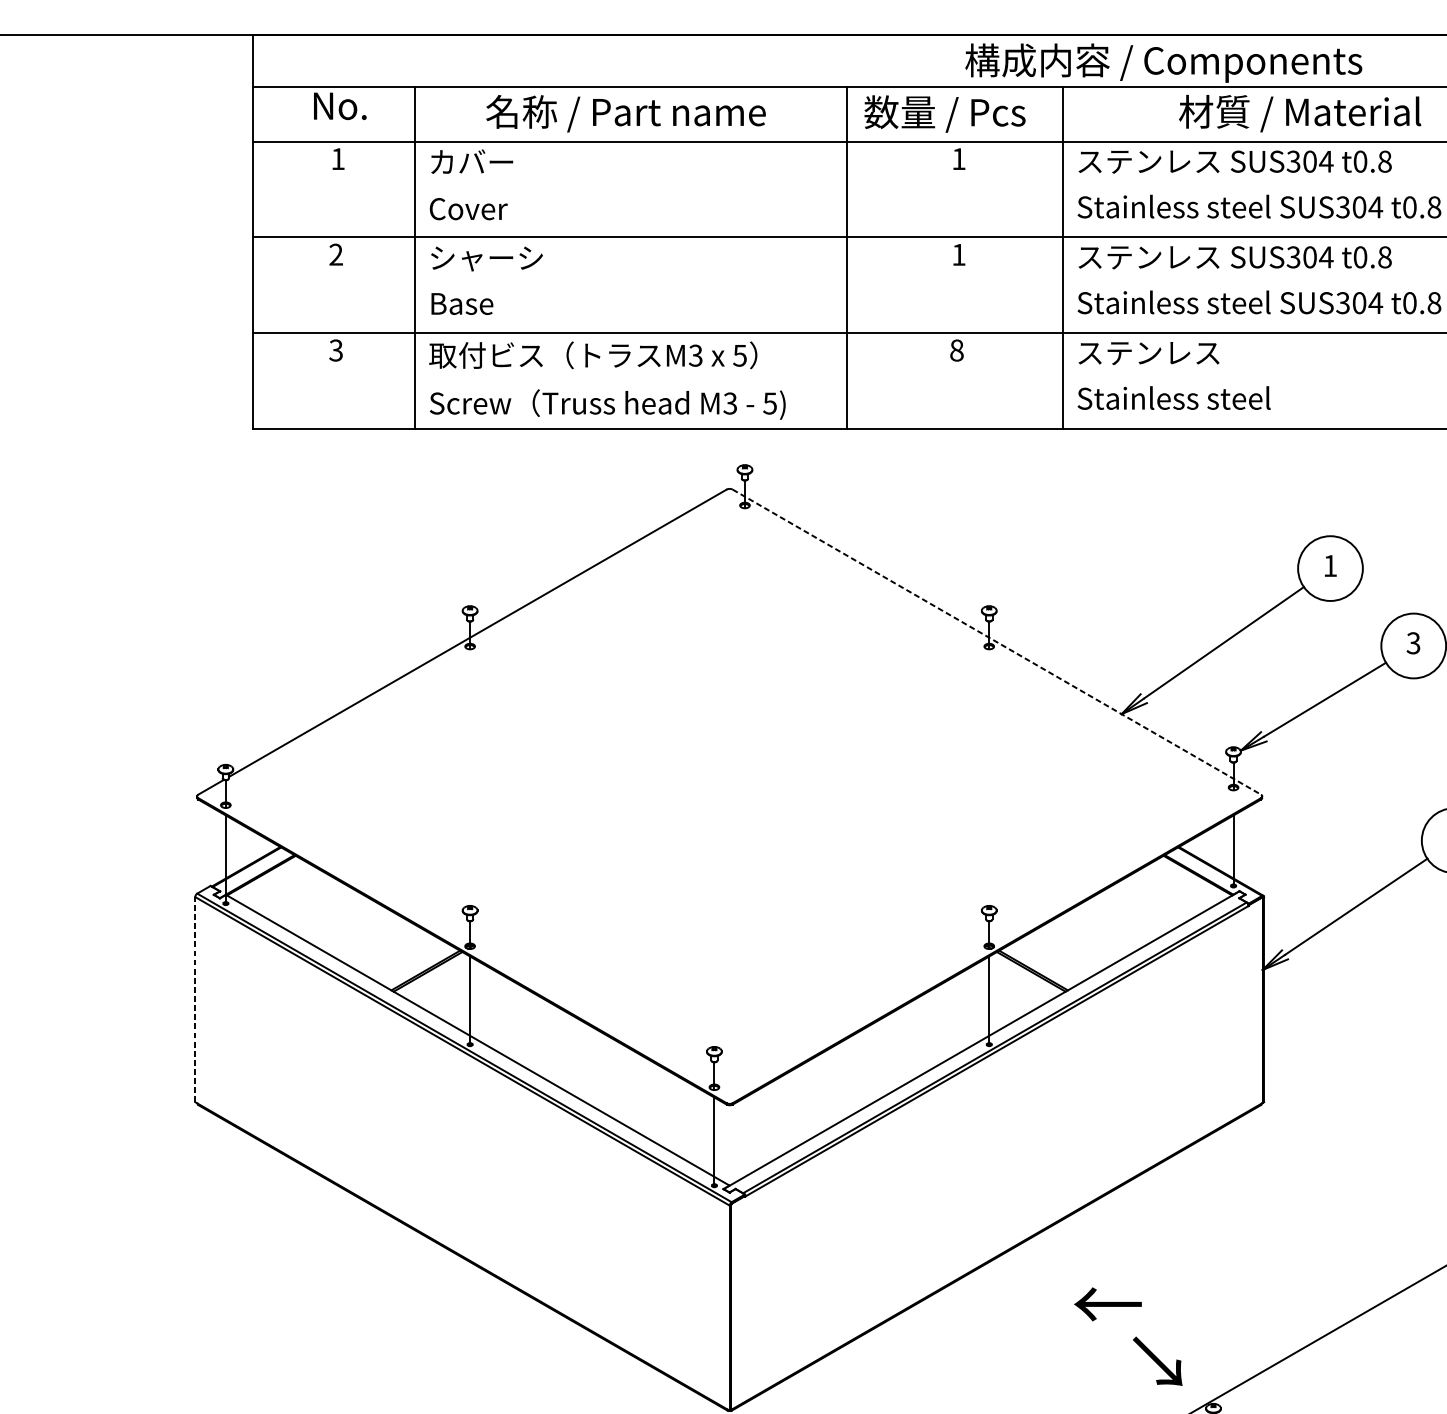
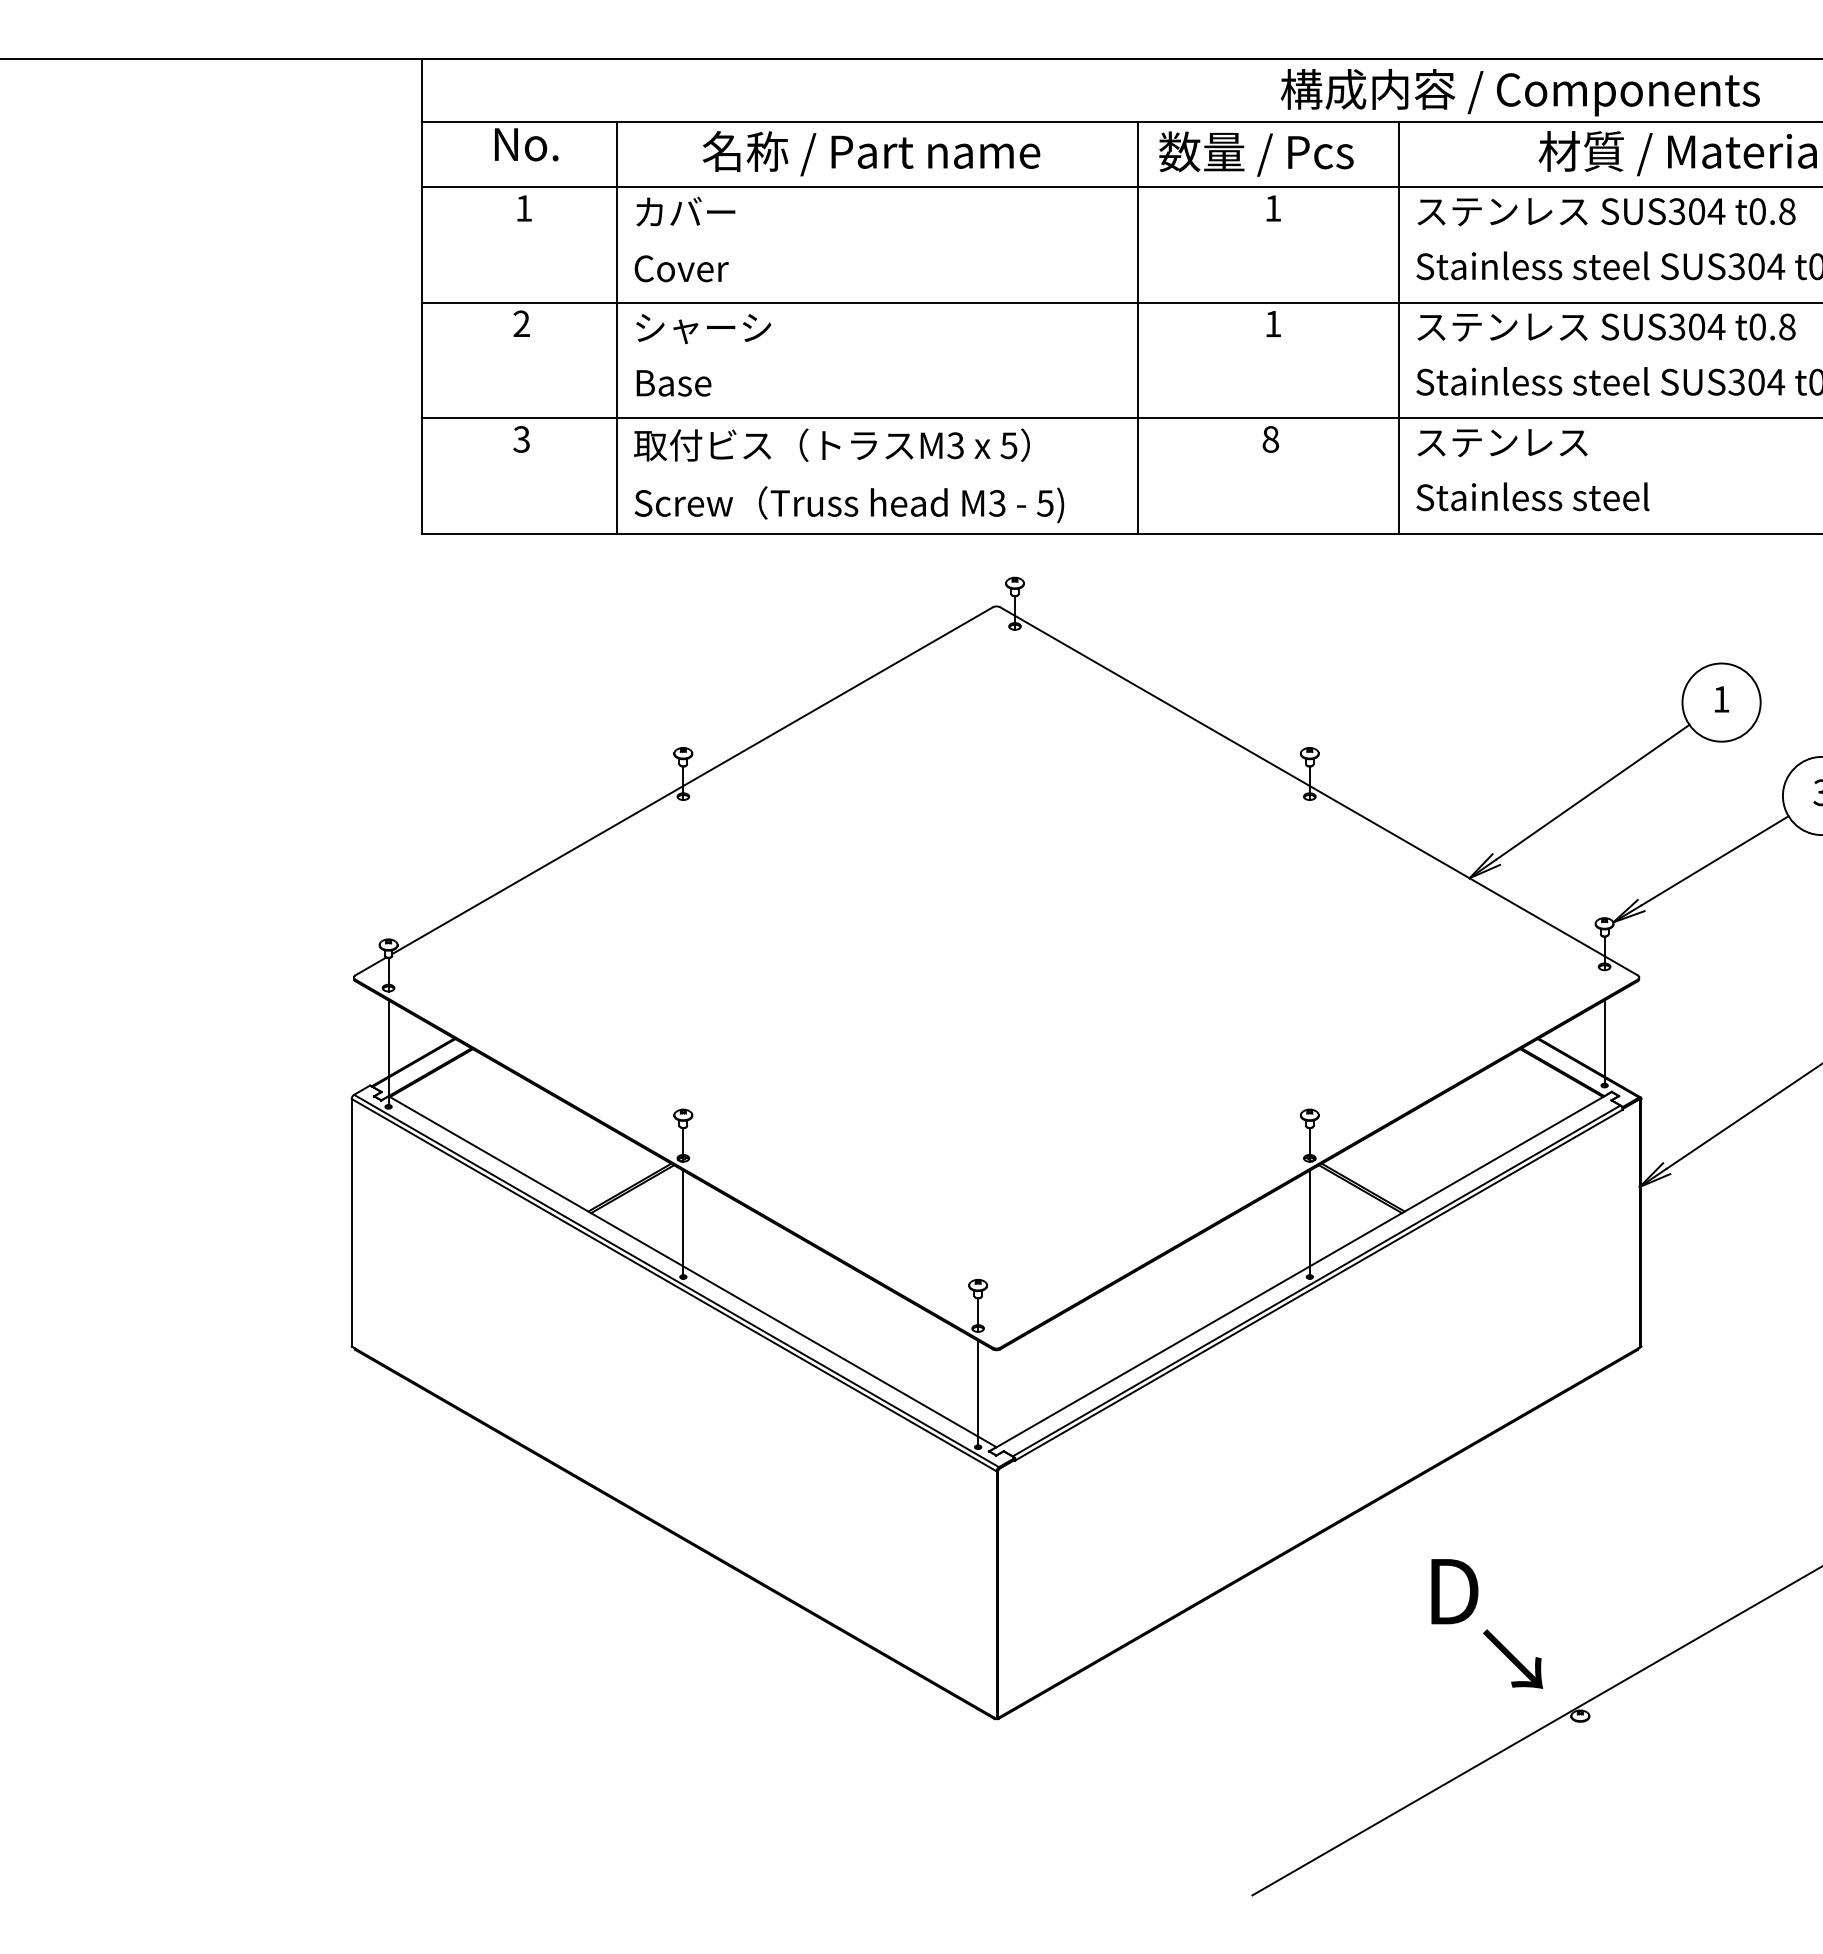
line: (997, 642) -> (1319, 791), dashed -> solid
line: (195, 999) -> (351, 1222), dashed -> solid
text: (1107, 1305) -> (1452, 1591), ← -> D

